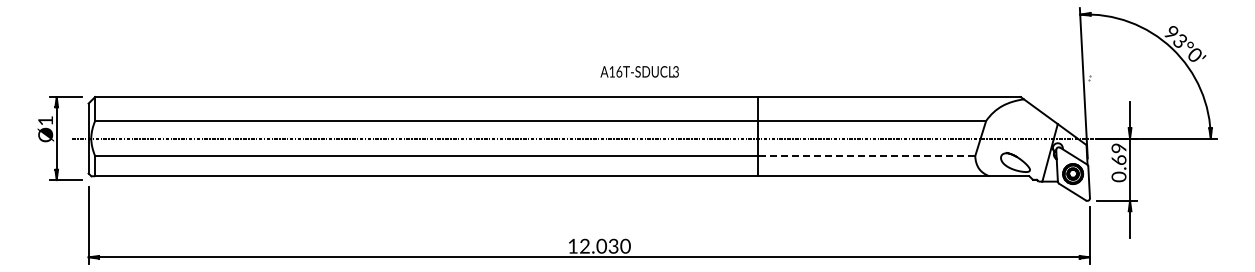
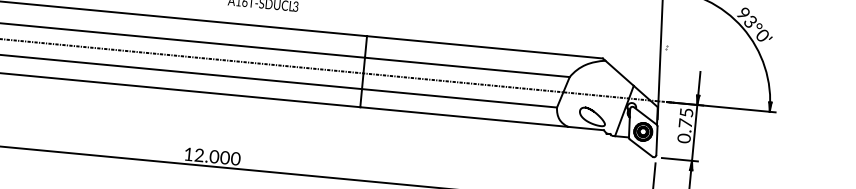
text: (1118, 153) -> (685, 117), 0.69 -> 0.75
line: (866, 156) -> (459, 98), dashed -> solid
text: (613, 246) -> (224, 157), 12.030 -> 12.000

